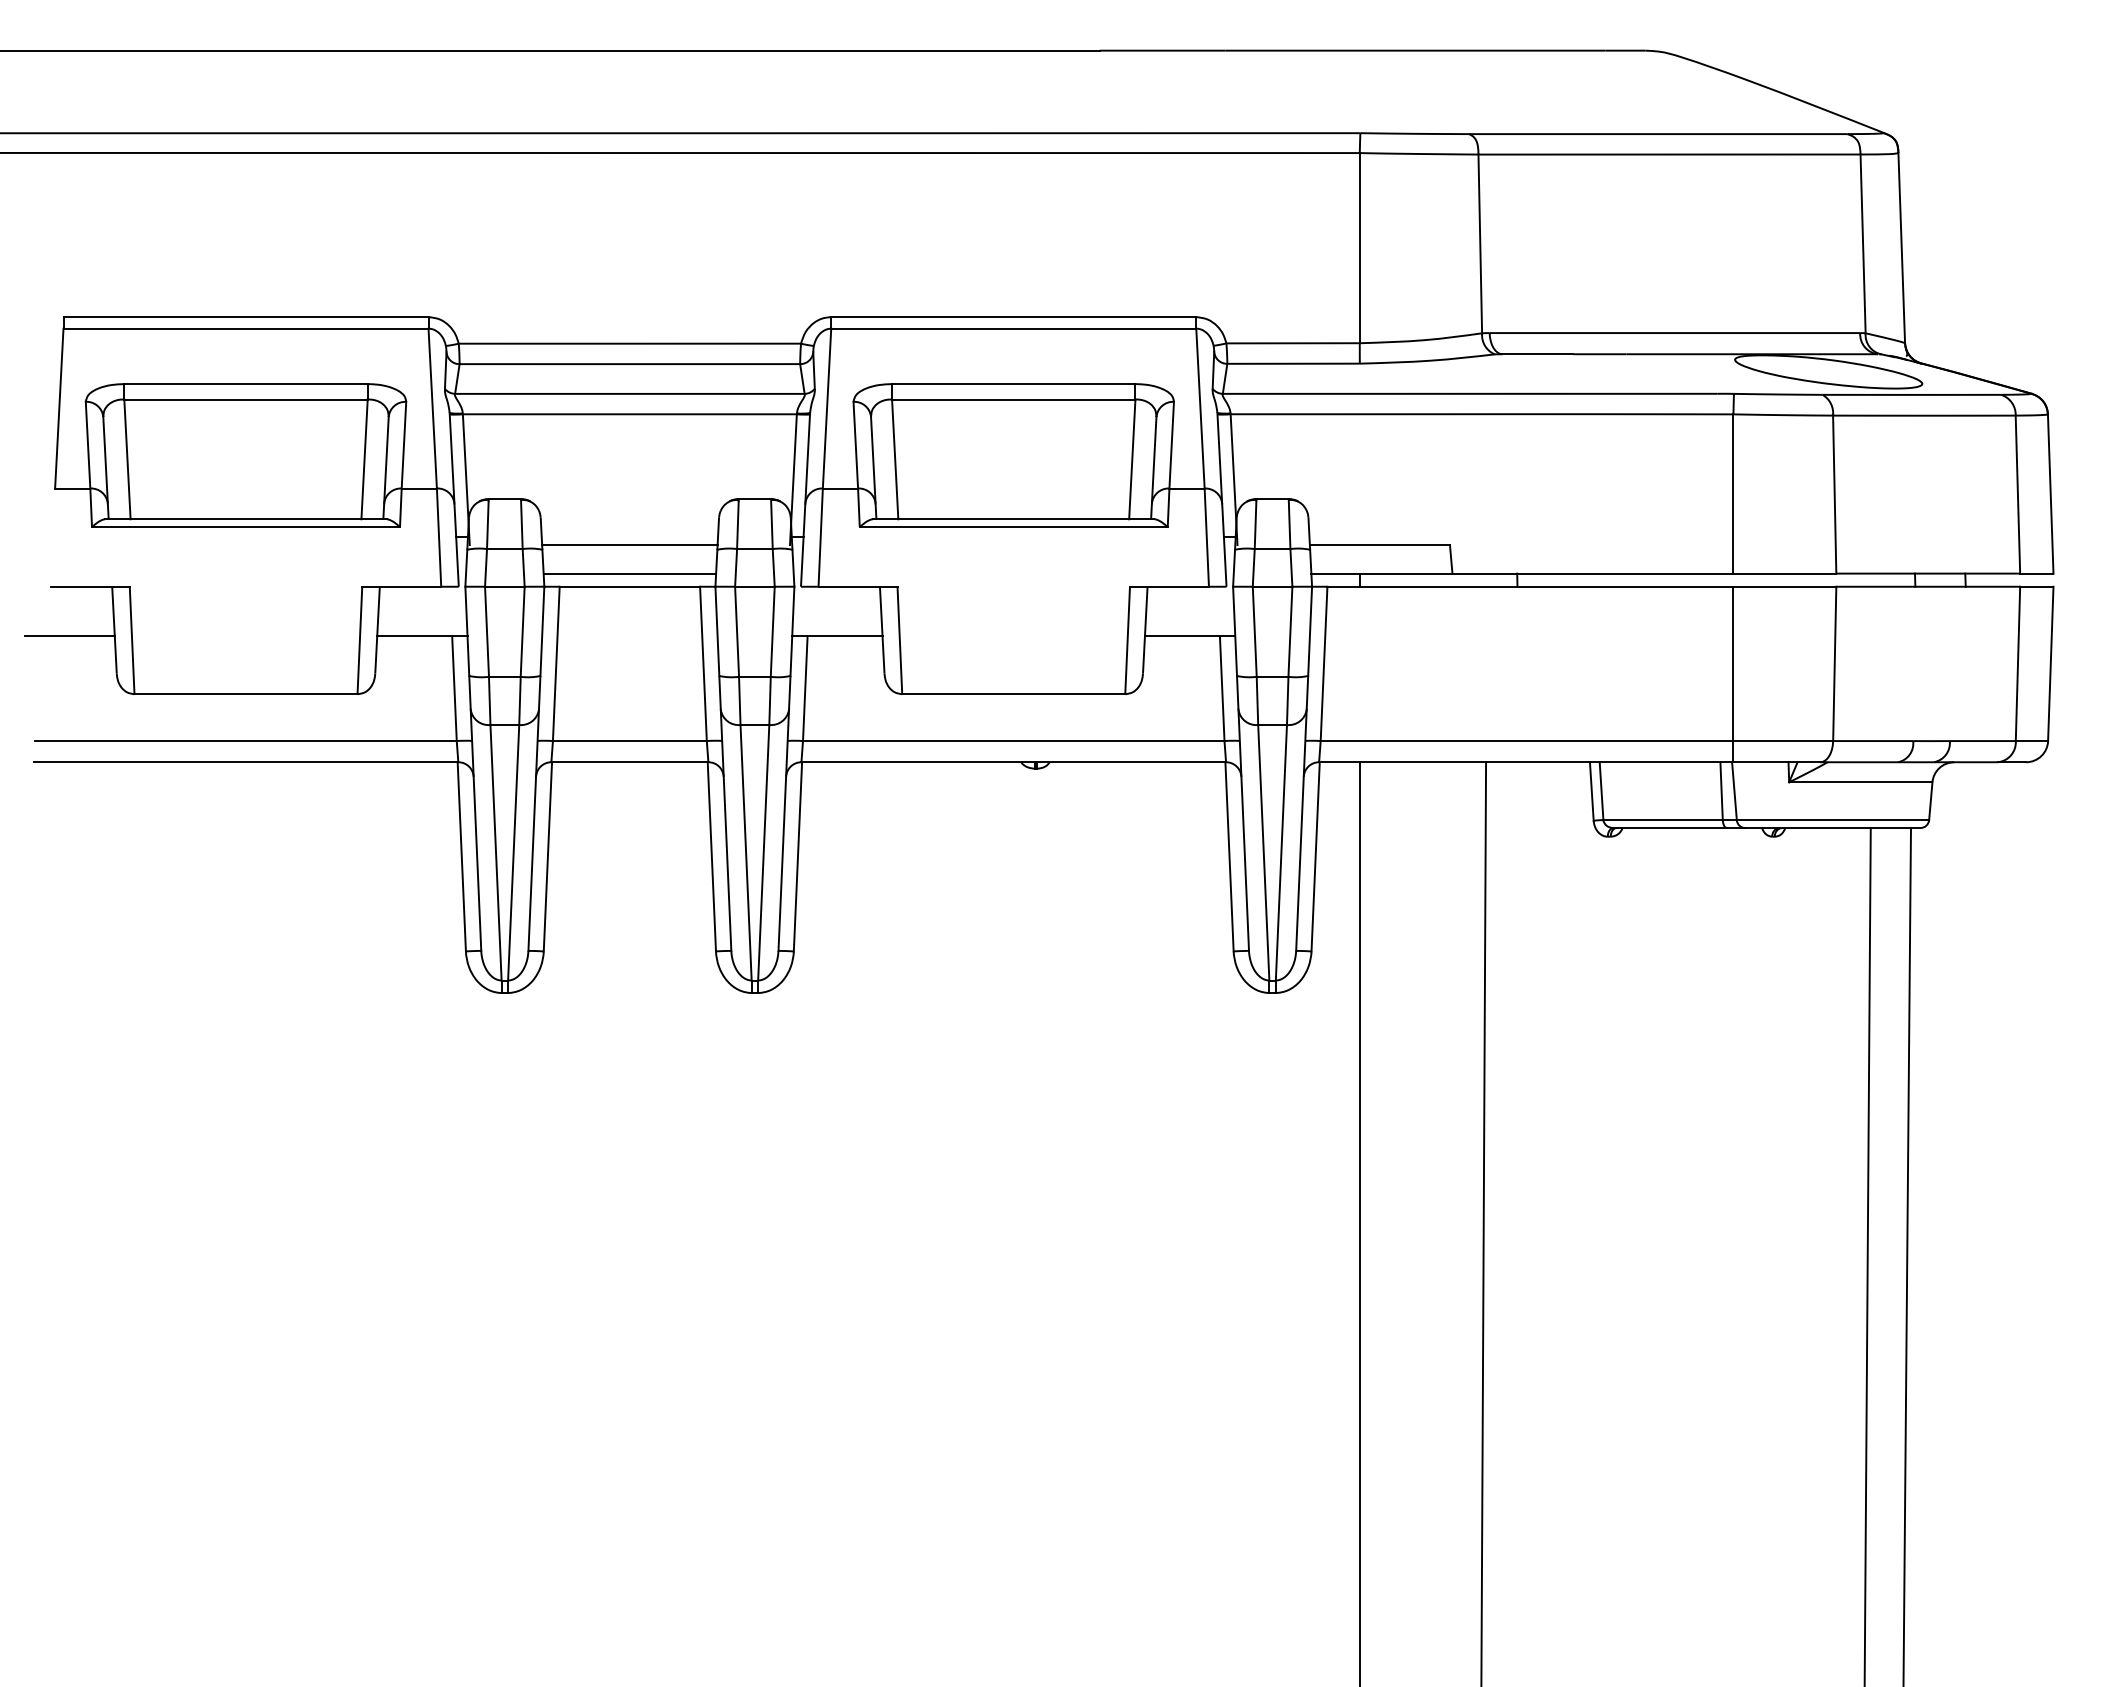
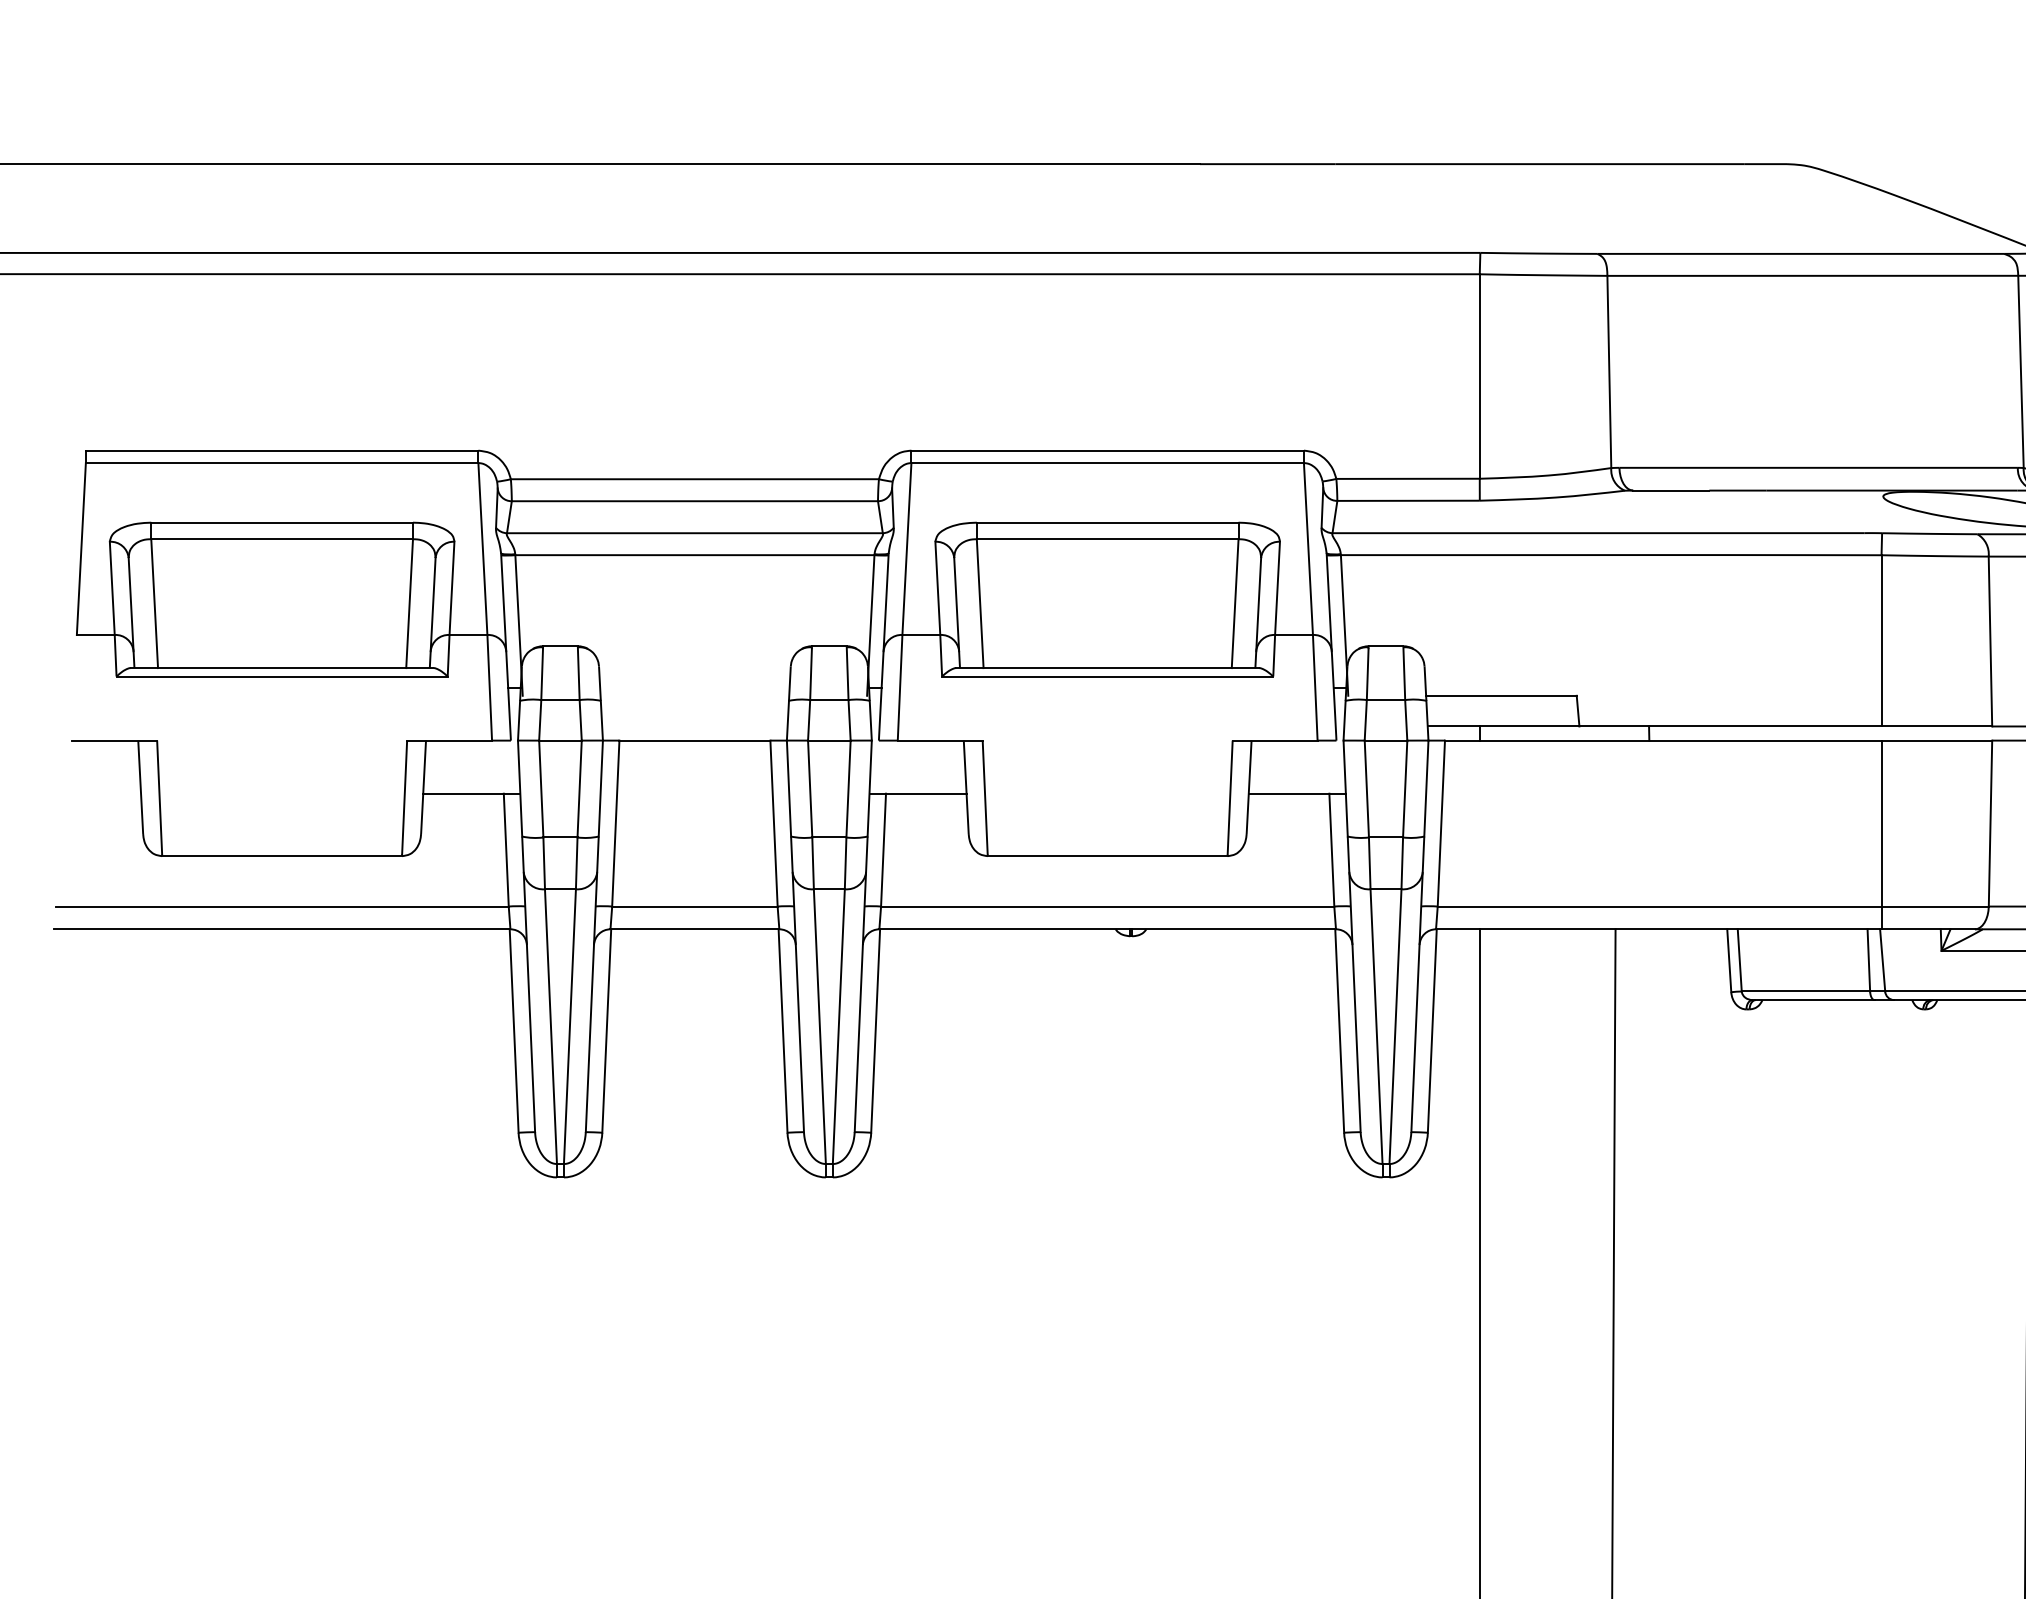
line: (629, 545) -> (694, 696), removed
line: (629, 573) -> (694, 726), removed
line: (69, 636) -> (92, 794), removed

